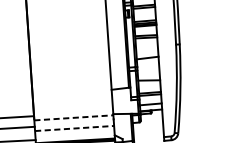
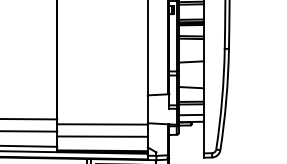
line: (74, 117) -> (103, 124), dashed -> solid
line: (75, 128) -> (103, 136), dashed -> solid

